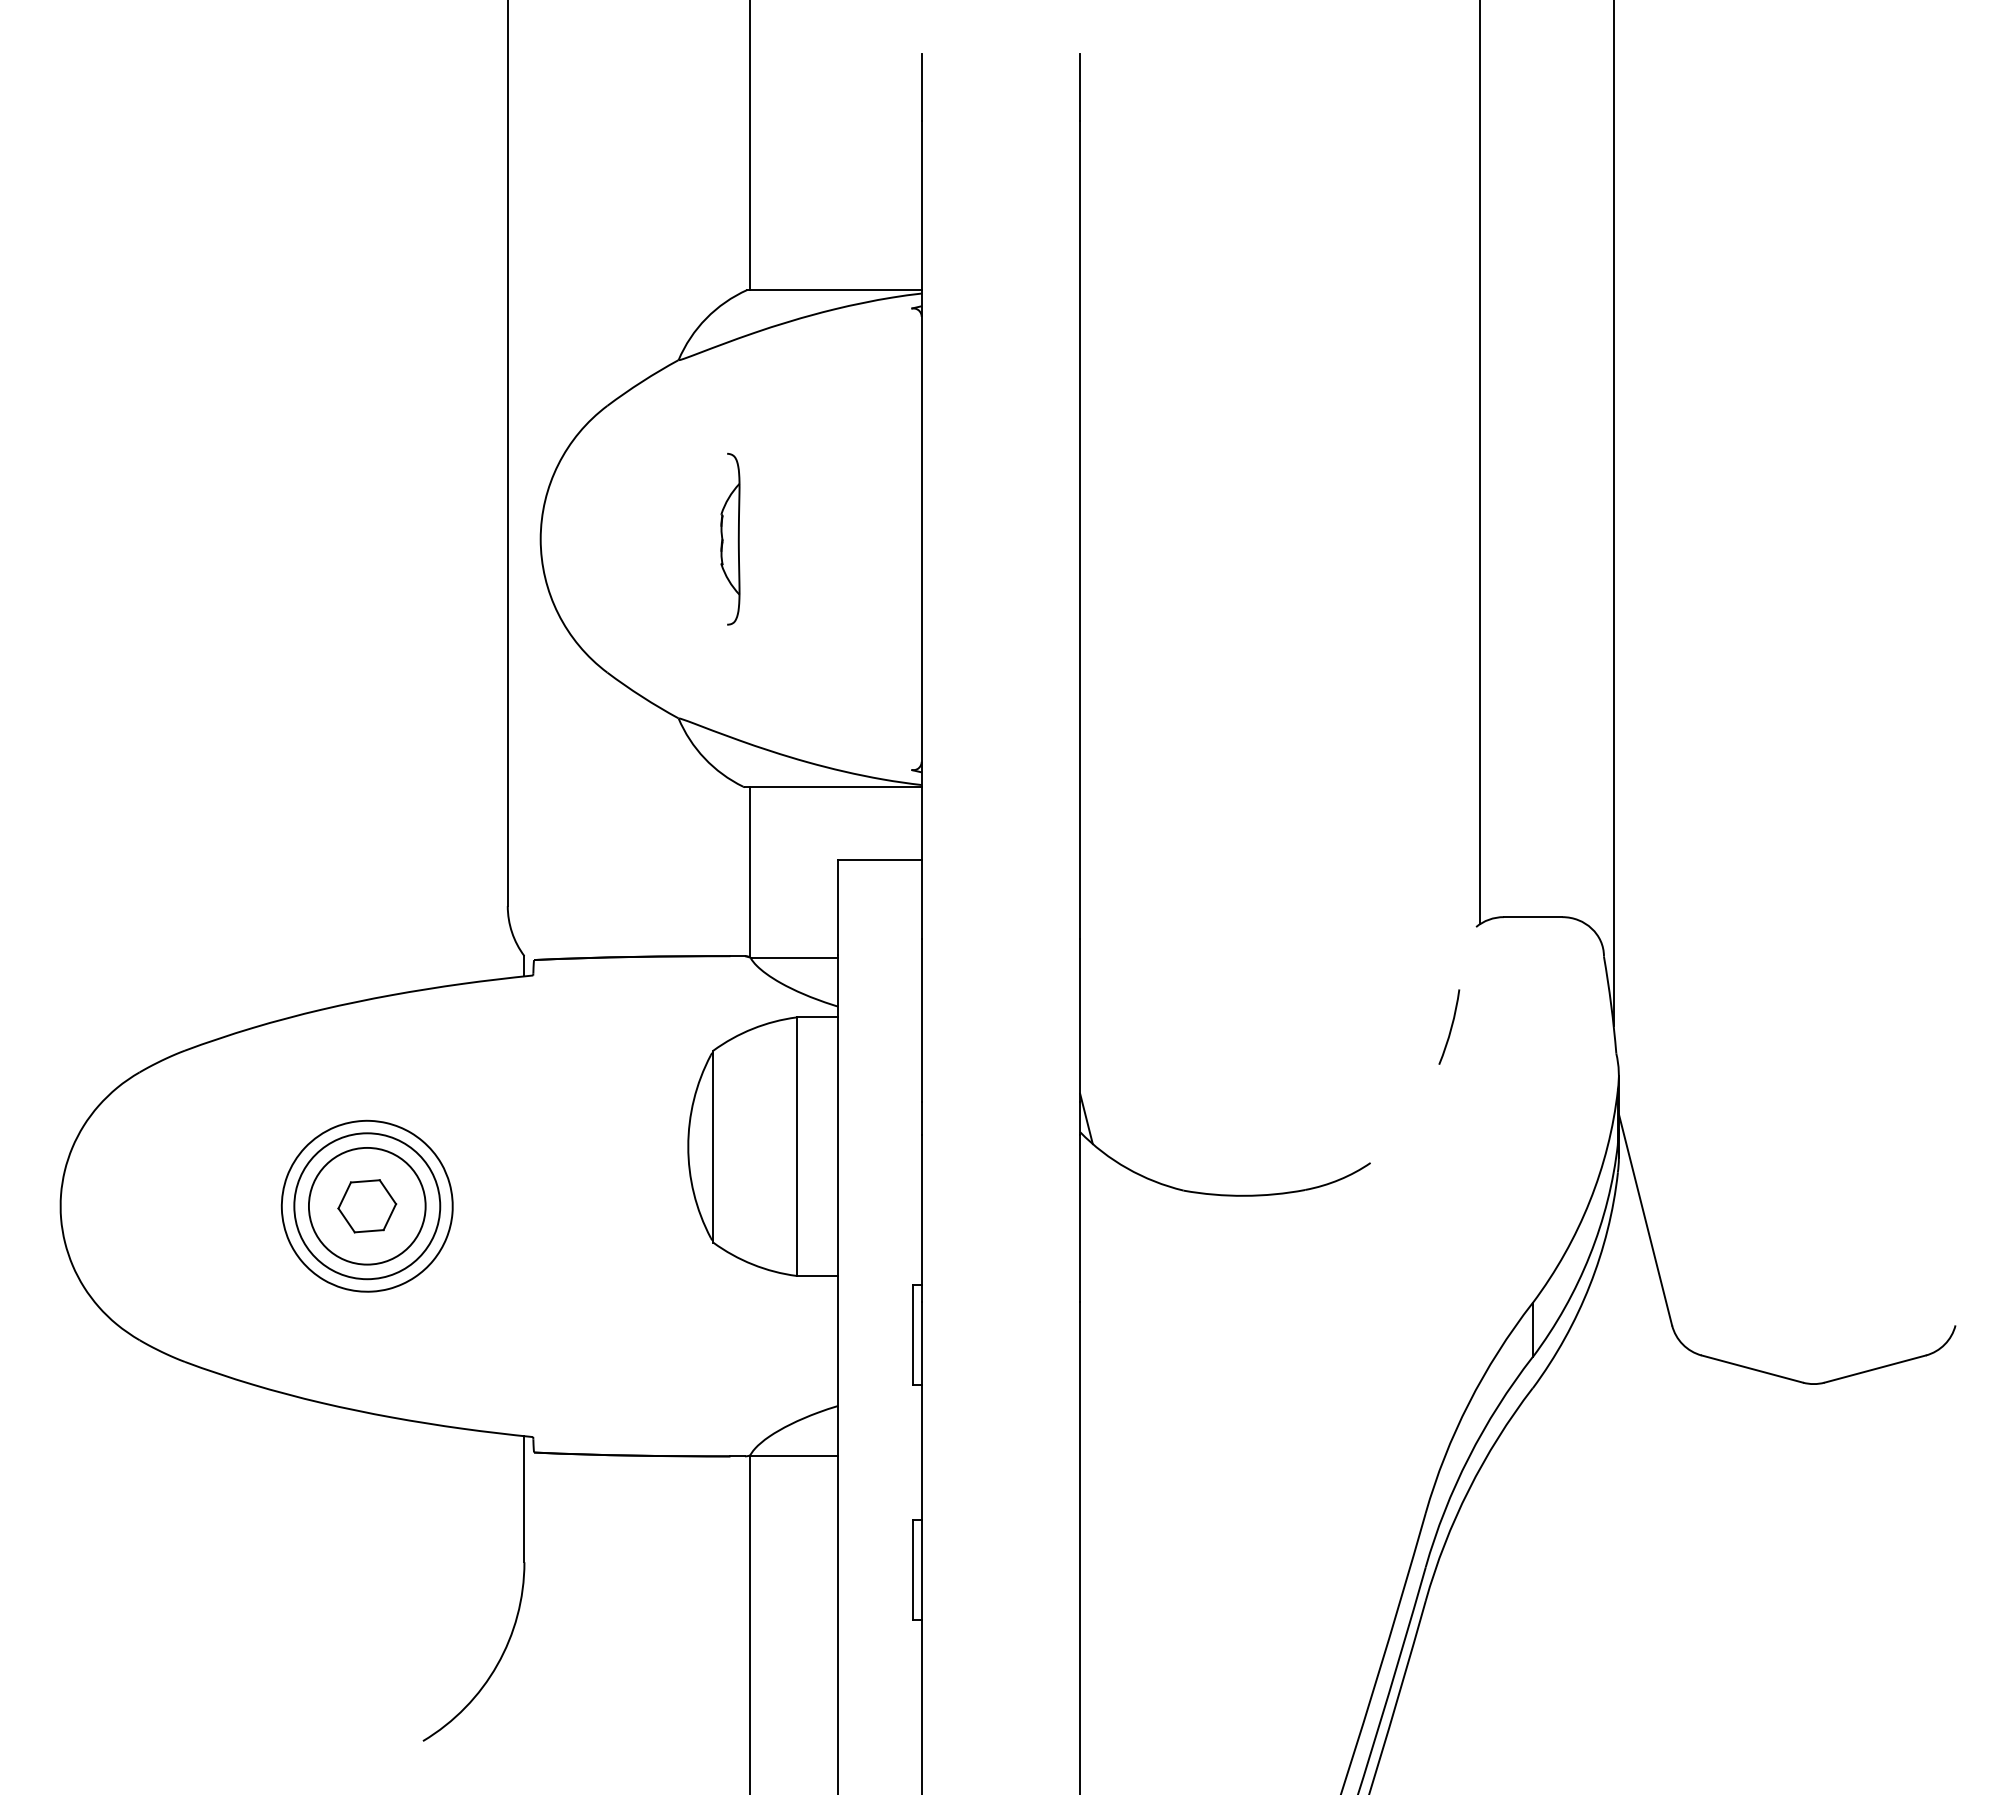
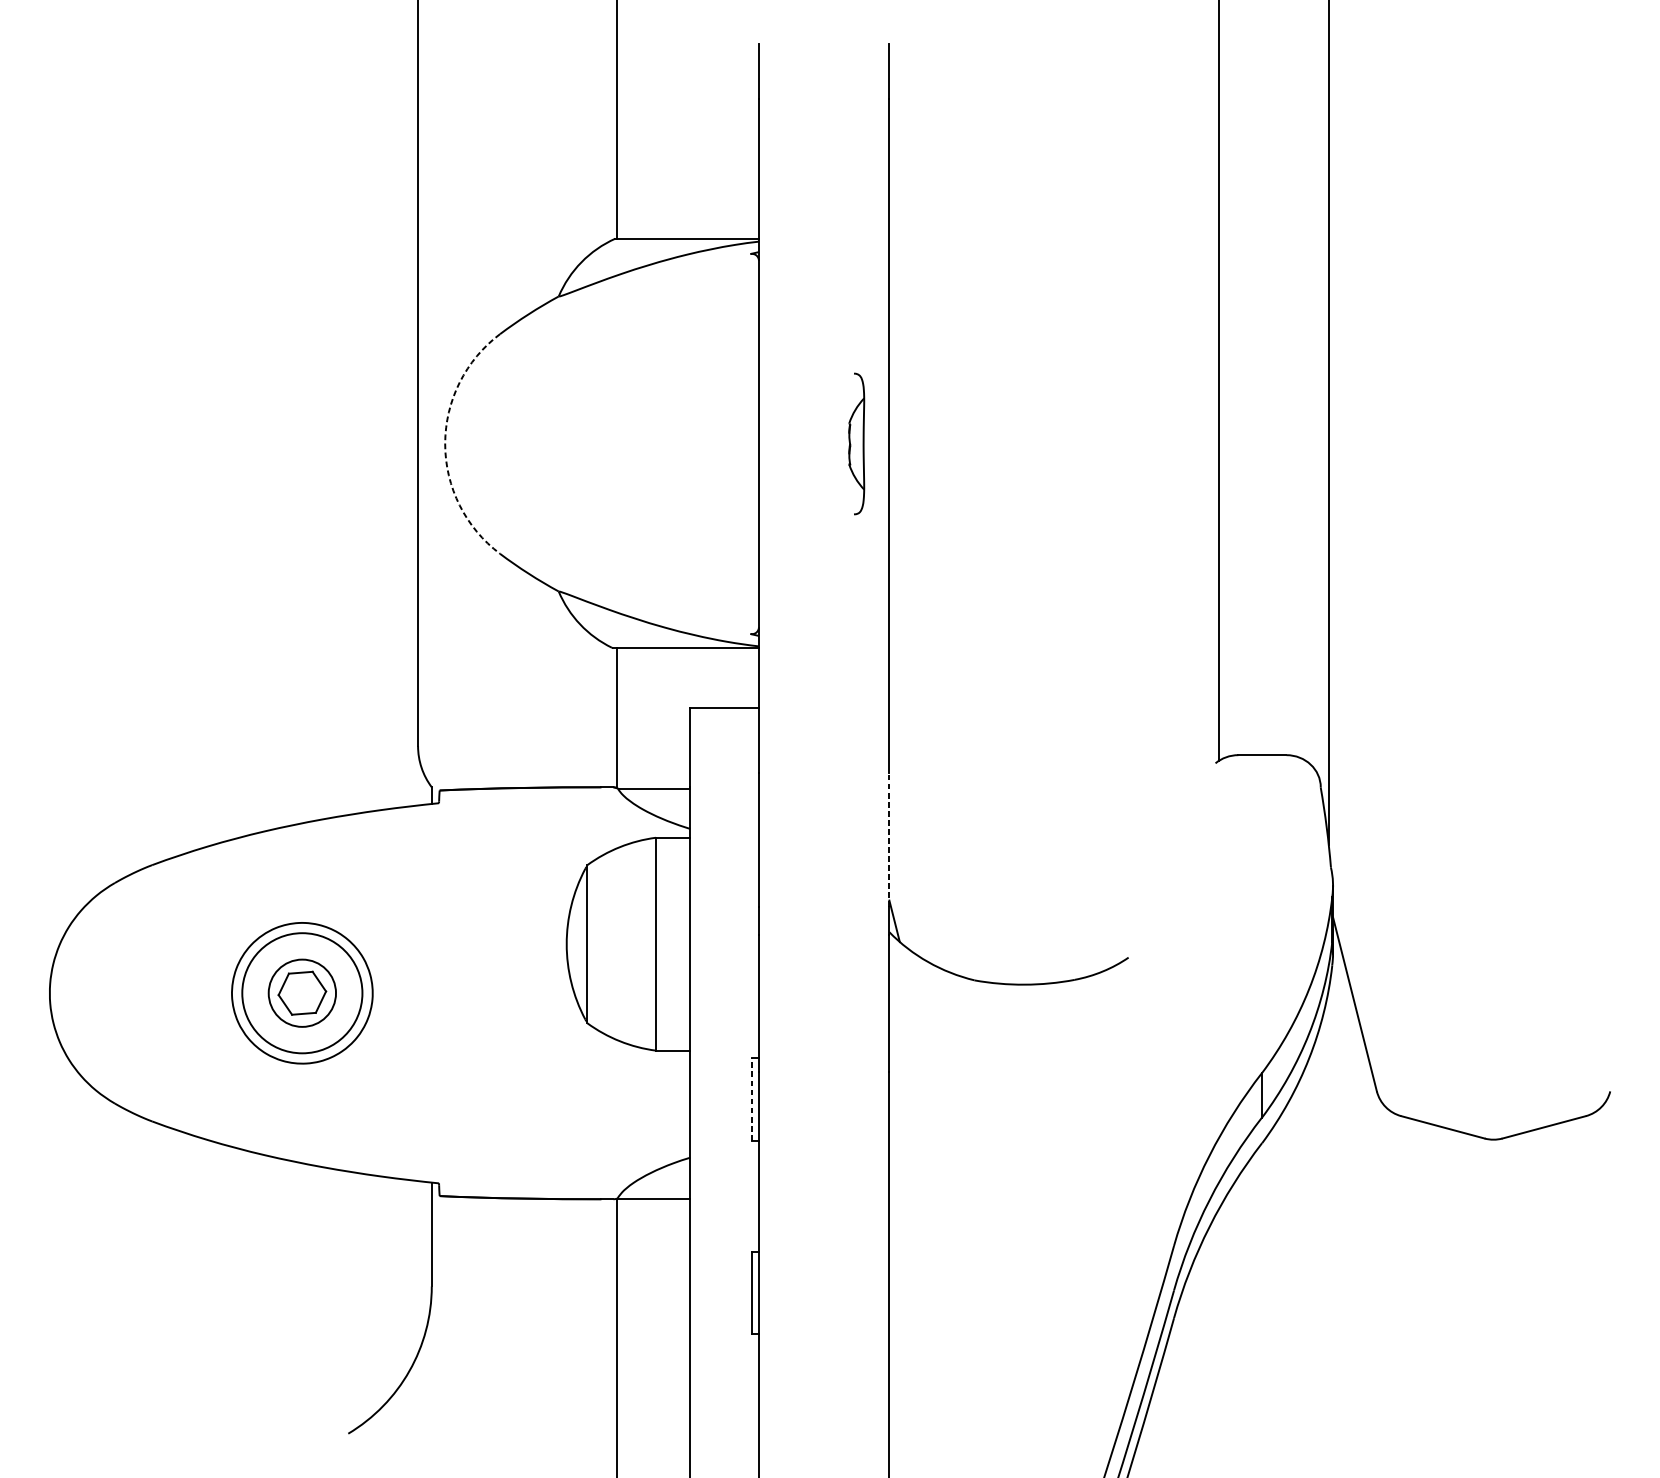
arc: (540, 539) -> (445, 444), solid -> dashed
part: (730, 539) -> (856, 444), moved
line: (1080, 1020) -> (889, 840), solid -> dashed
curve: (1450, 1026) -> (1194, 845), removed
circle: (366, 1205) -> (301, 992), size x0.7
line: (913, 1334) -> (752, 1098), solid -> dashed

